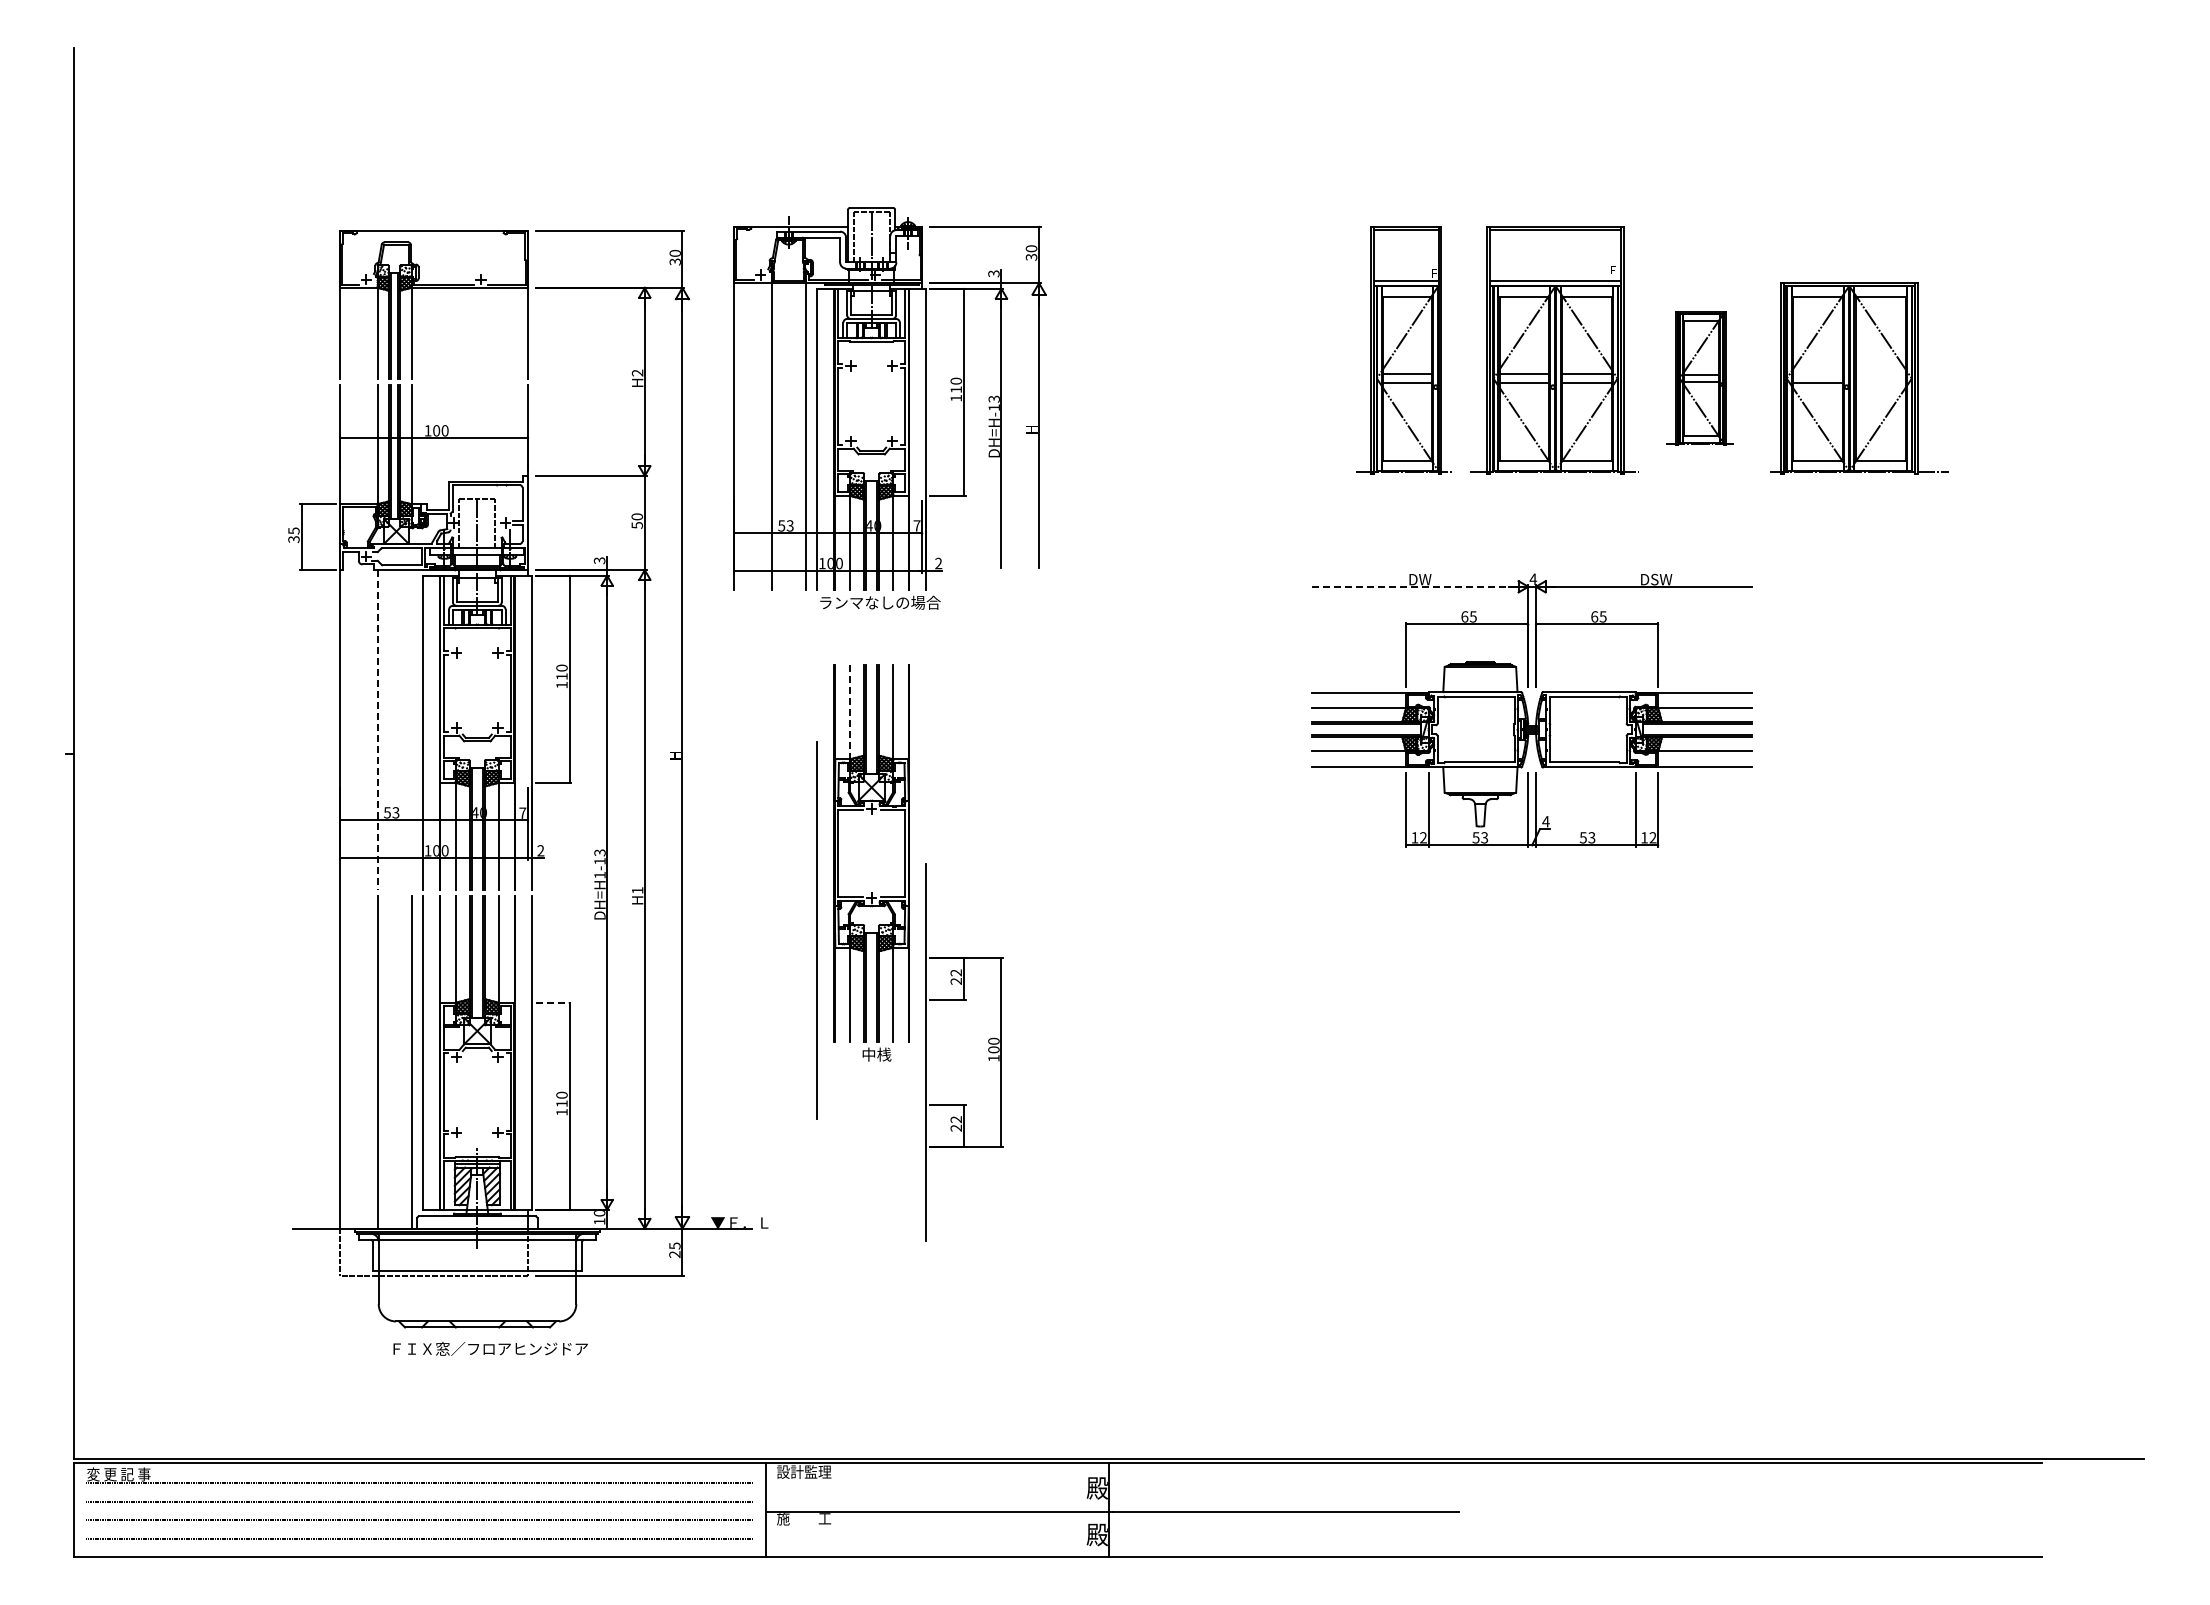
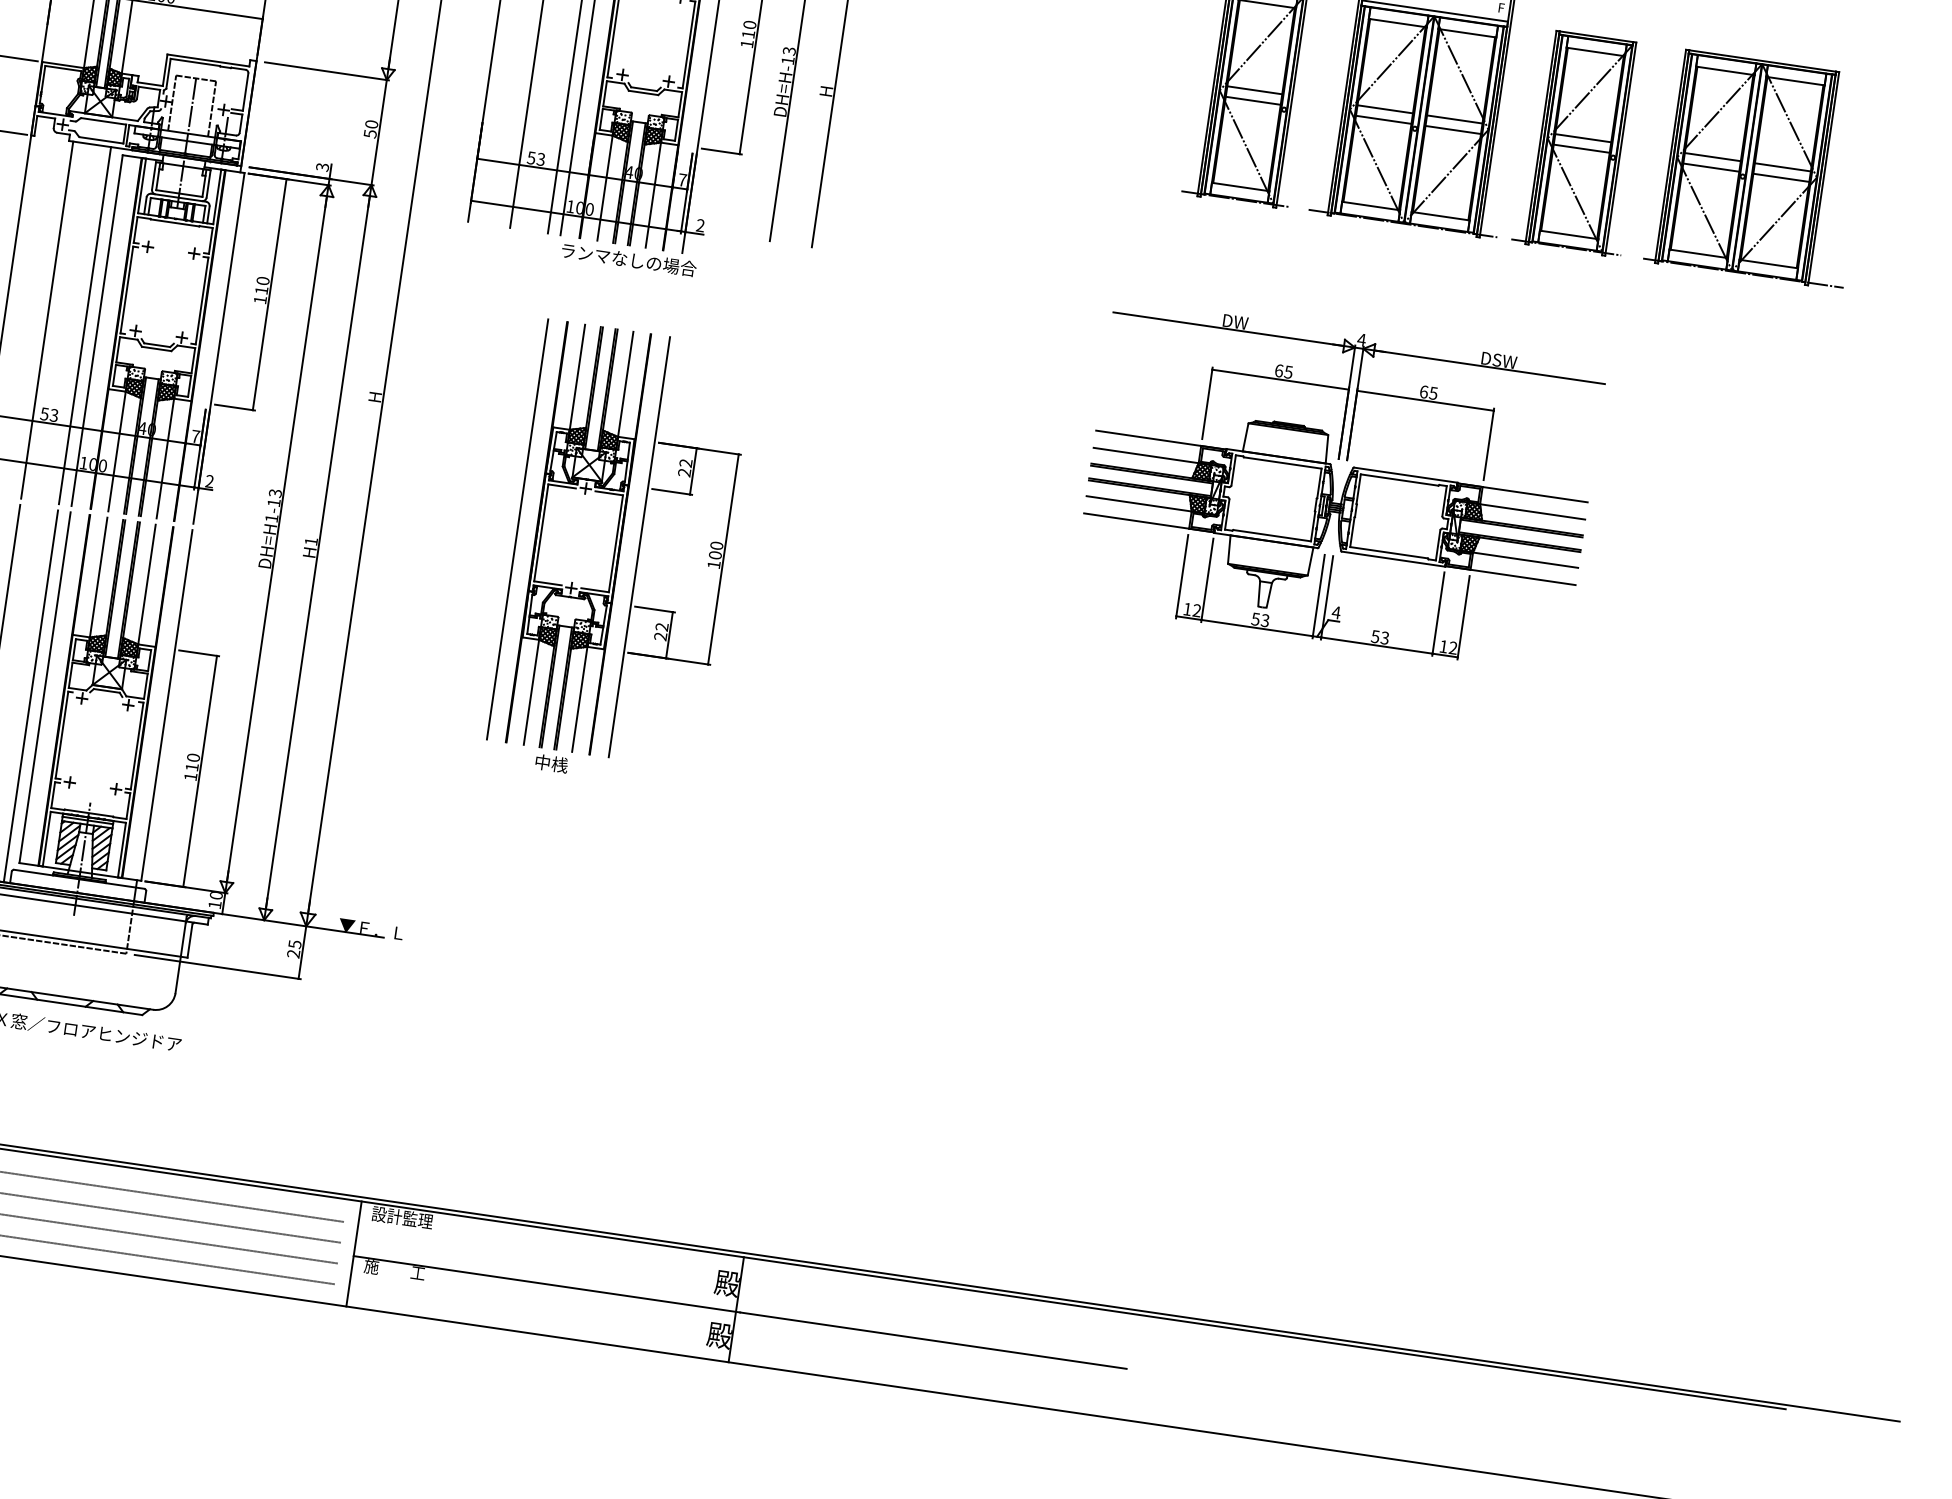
line: (1817, 373) -> (1712, 156), added
line: (1880, 373) -> (1782, 166), added
part: (1700, 378) -> (1581, 143), size x1.43
line: (1880, 383) -> (1781, 178), added
line: (1414, 586) -> (1227, 328), dashed -> solid
line: (850, 712) -> (577, 377), dashed -> solid
line: (411, 729) -> (85, 325), added
line: (377, 730) -> (46, 320), dashed -> solid
line: (816, 930) -> (516, 529), moved
line: (553, 1002) -> (199, 652), dashed -> solid
part: (988, 1051) -> (709, 556), moved

